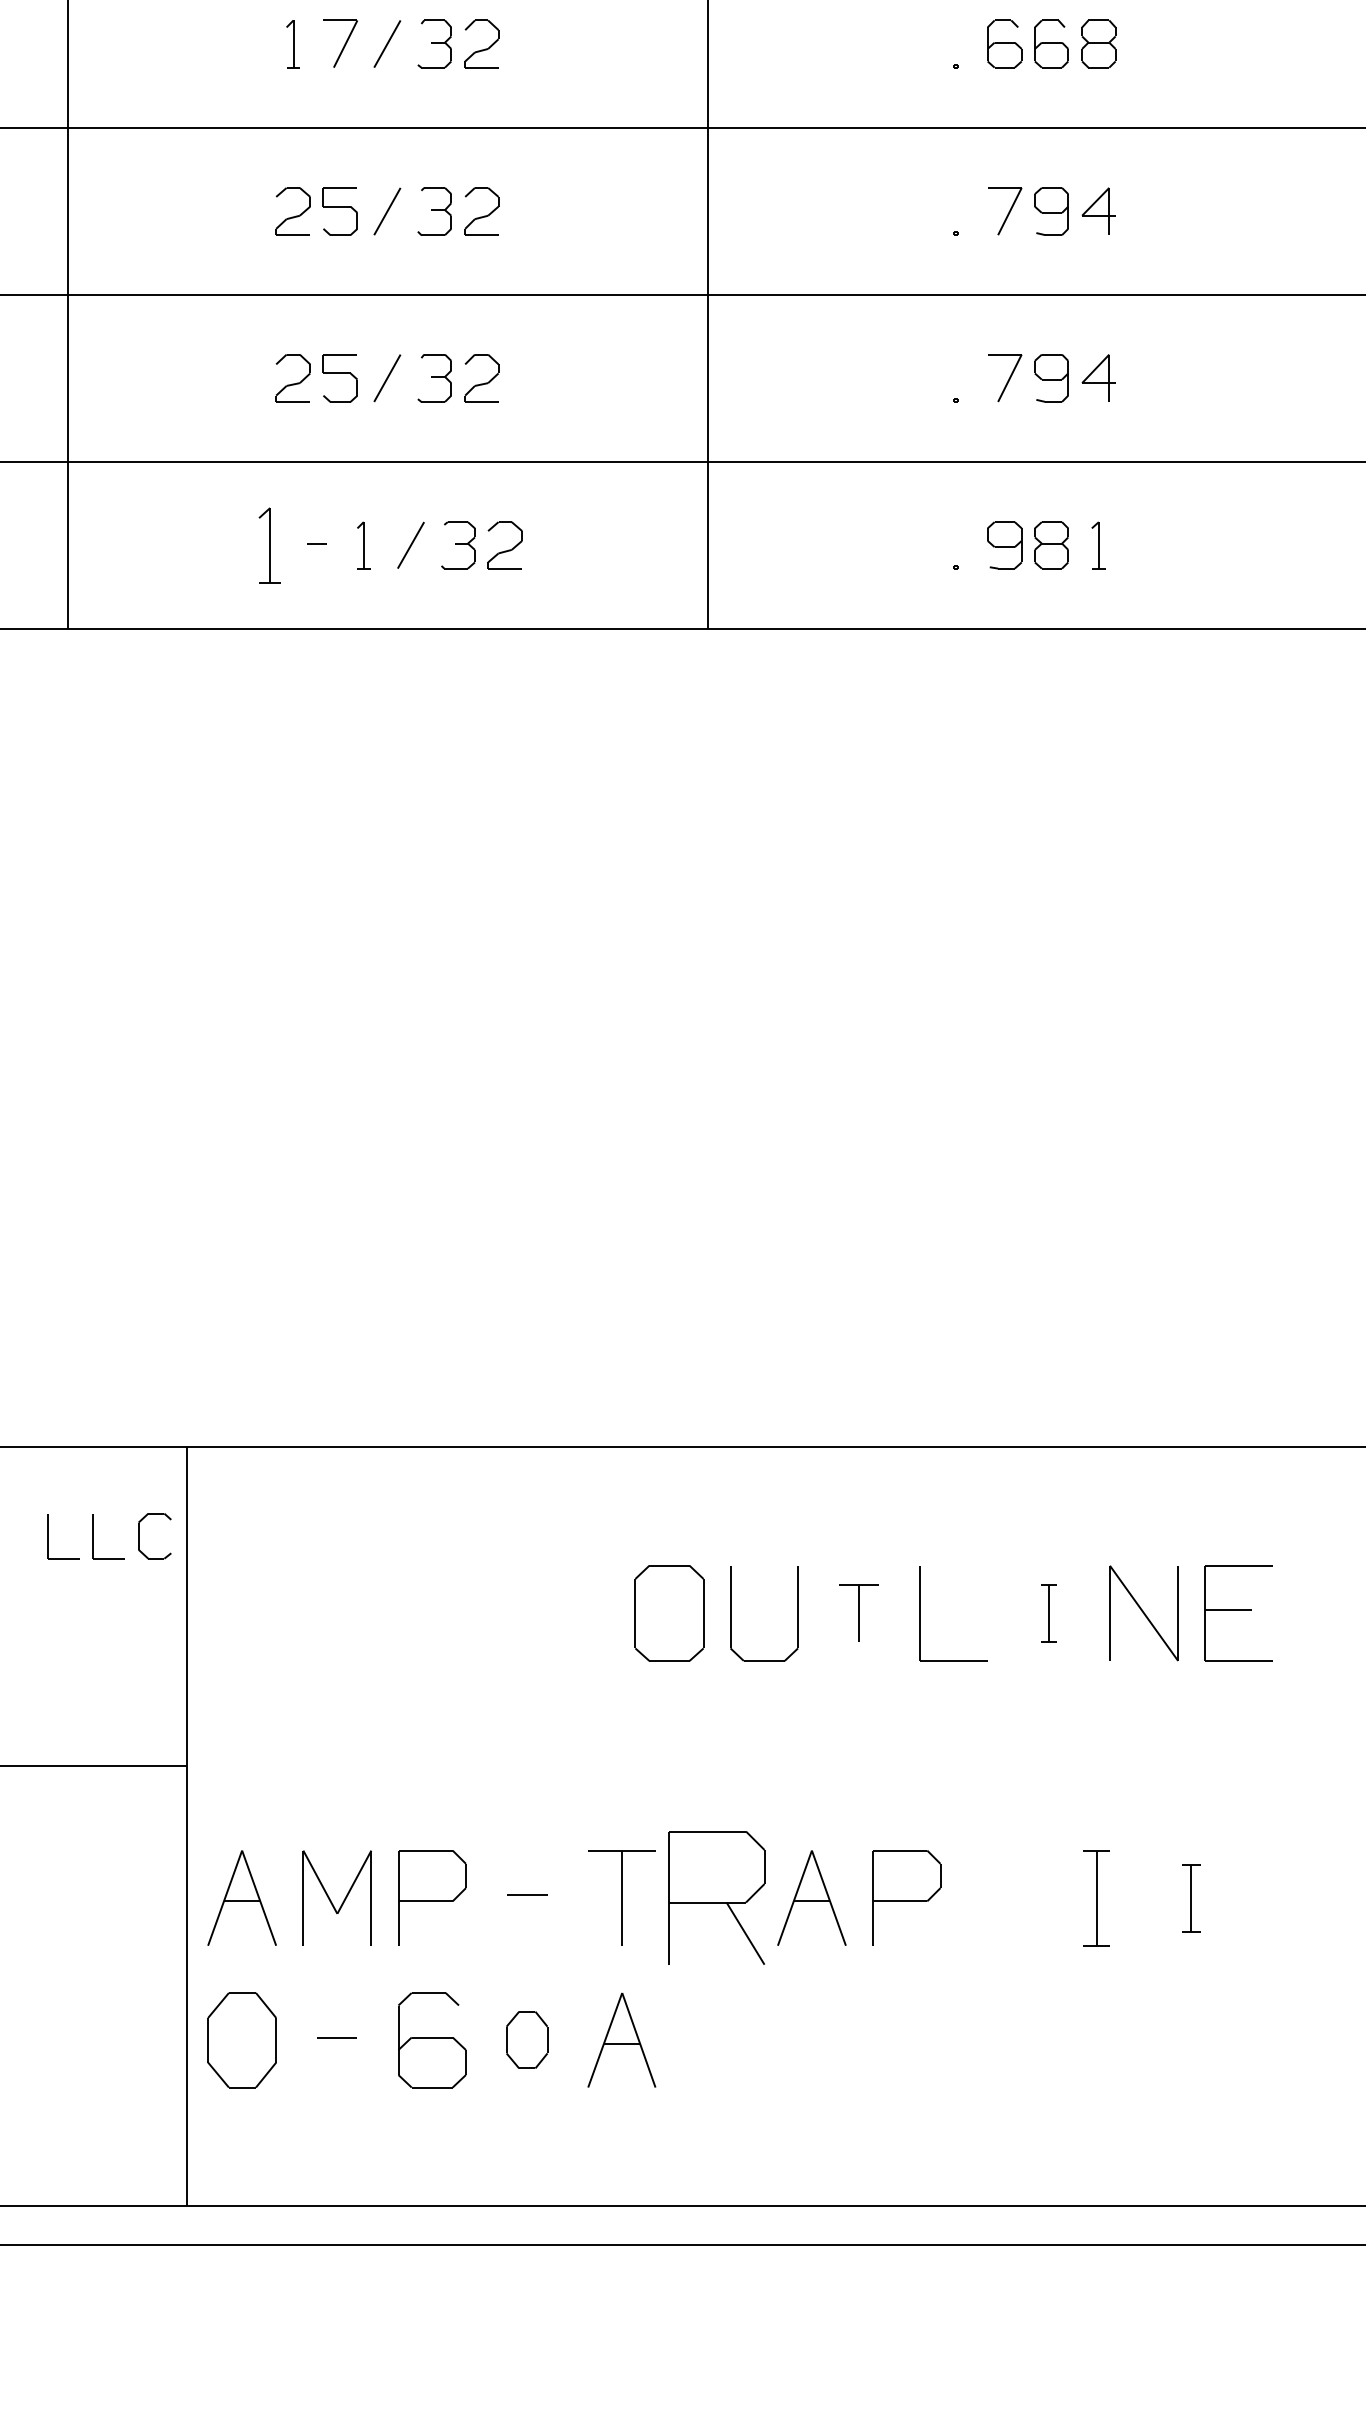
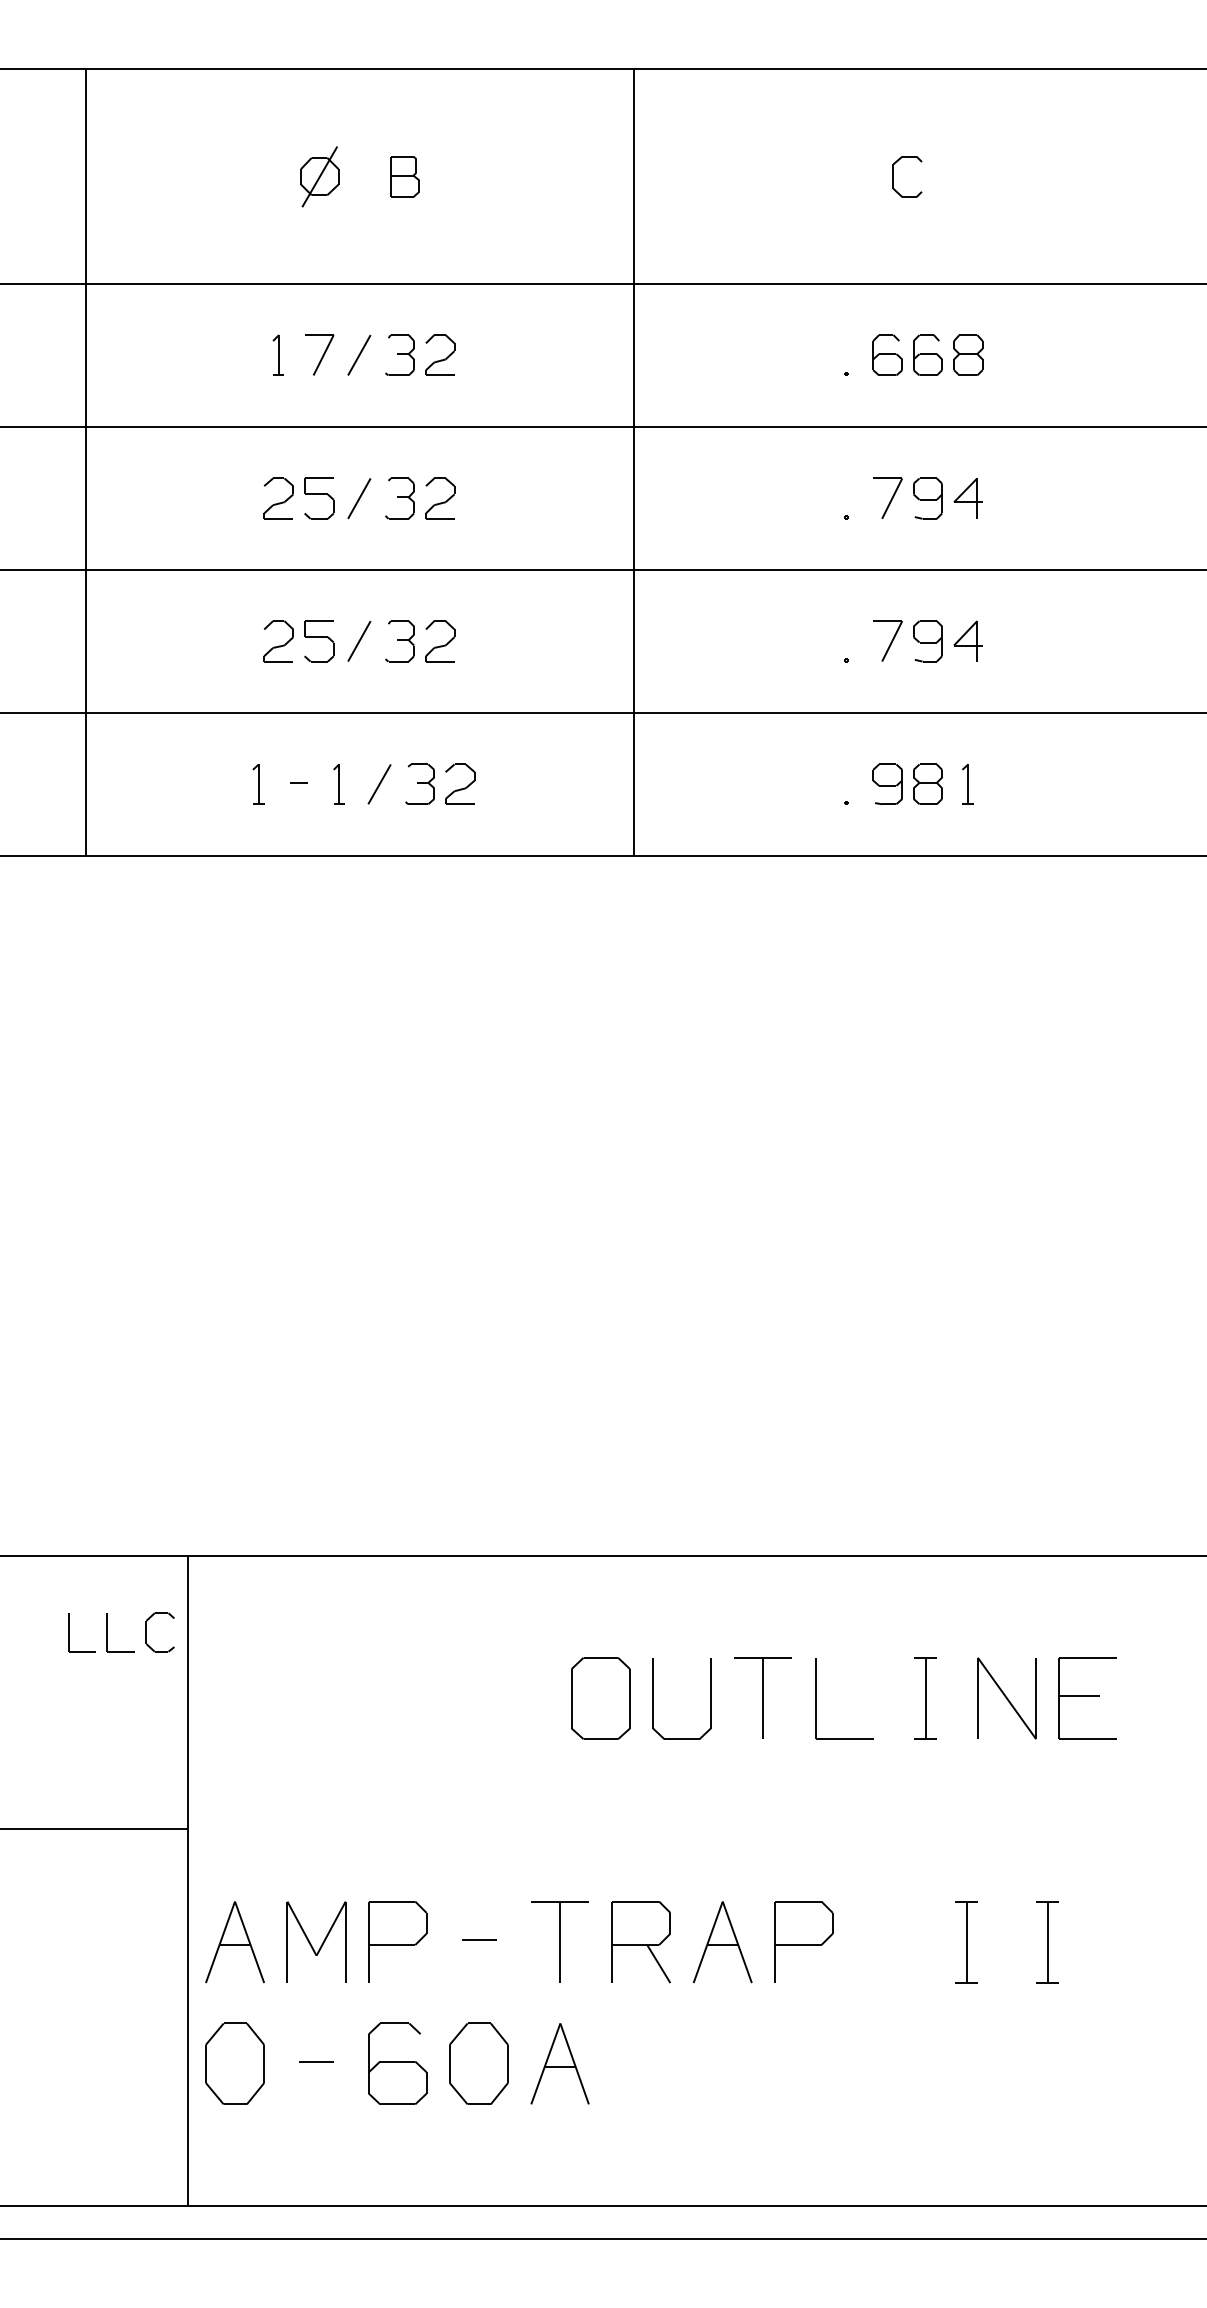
part: (269, 545) -> (258, 784), size x0.62
part: (858, 1612) -> (762, 1697), size x1.67
part: (1048, 1613) -> (925, 1698), size x1.67
part: (715, 1898) -> (640, 1942), size x0.71
part: (1191, 1898) -> (1047, 1942), size x1.43
part: (526, 2039) -> (478, 2063), size x1.67

